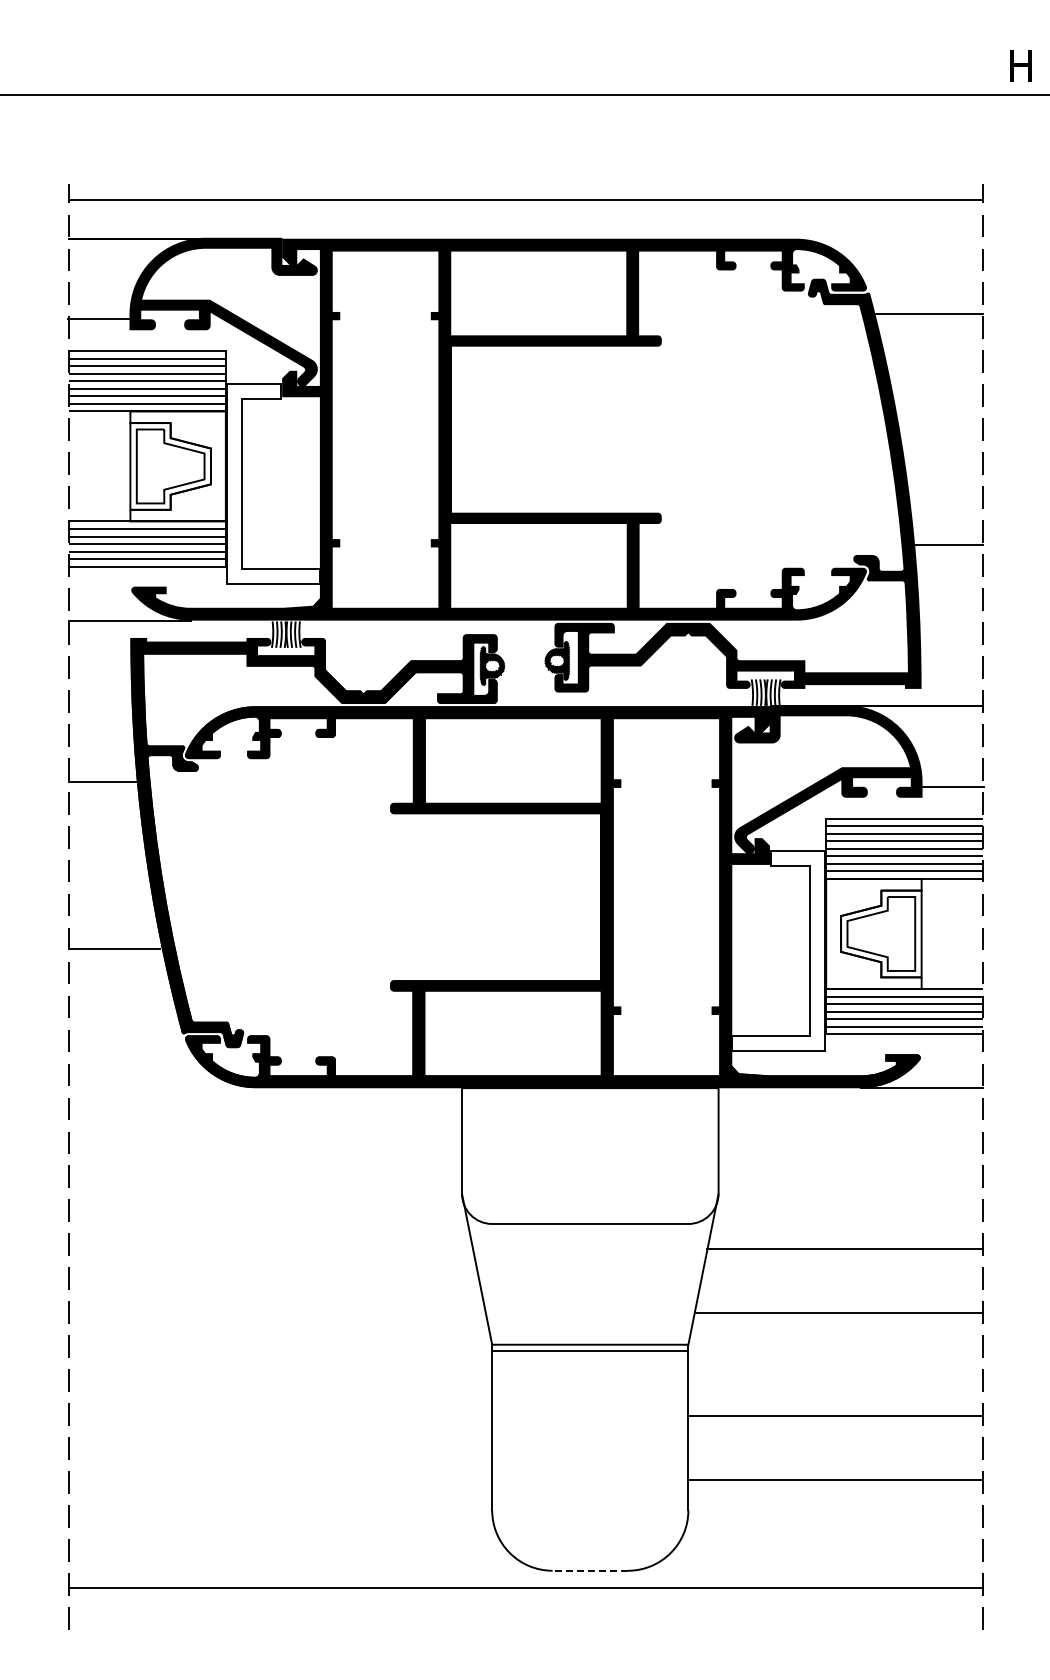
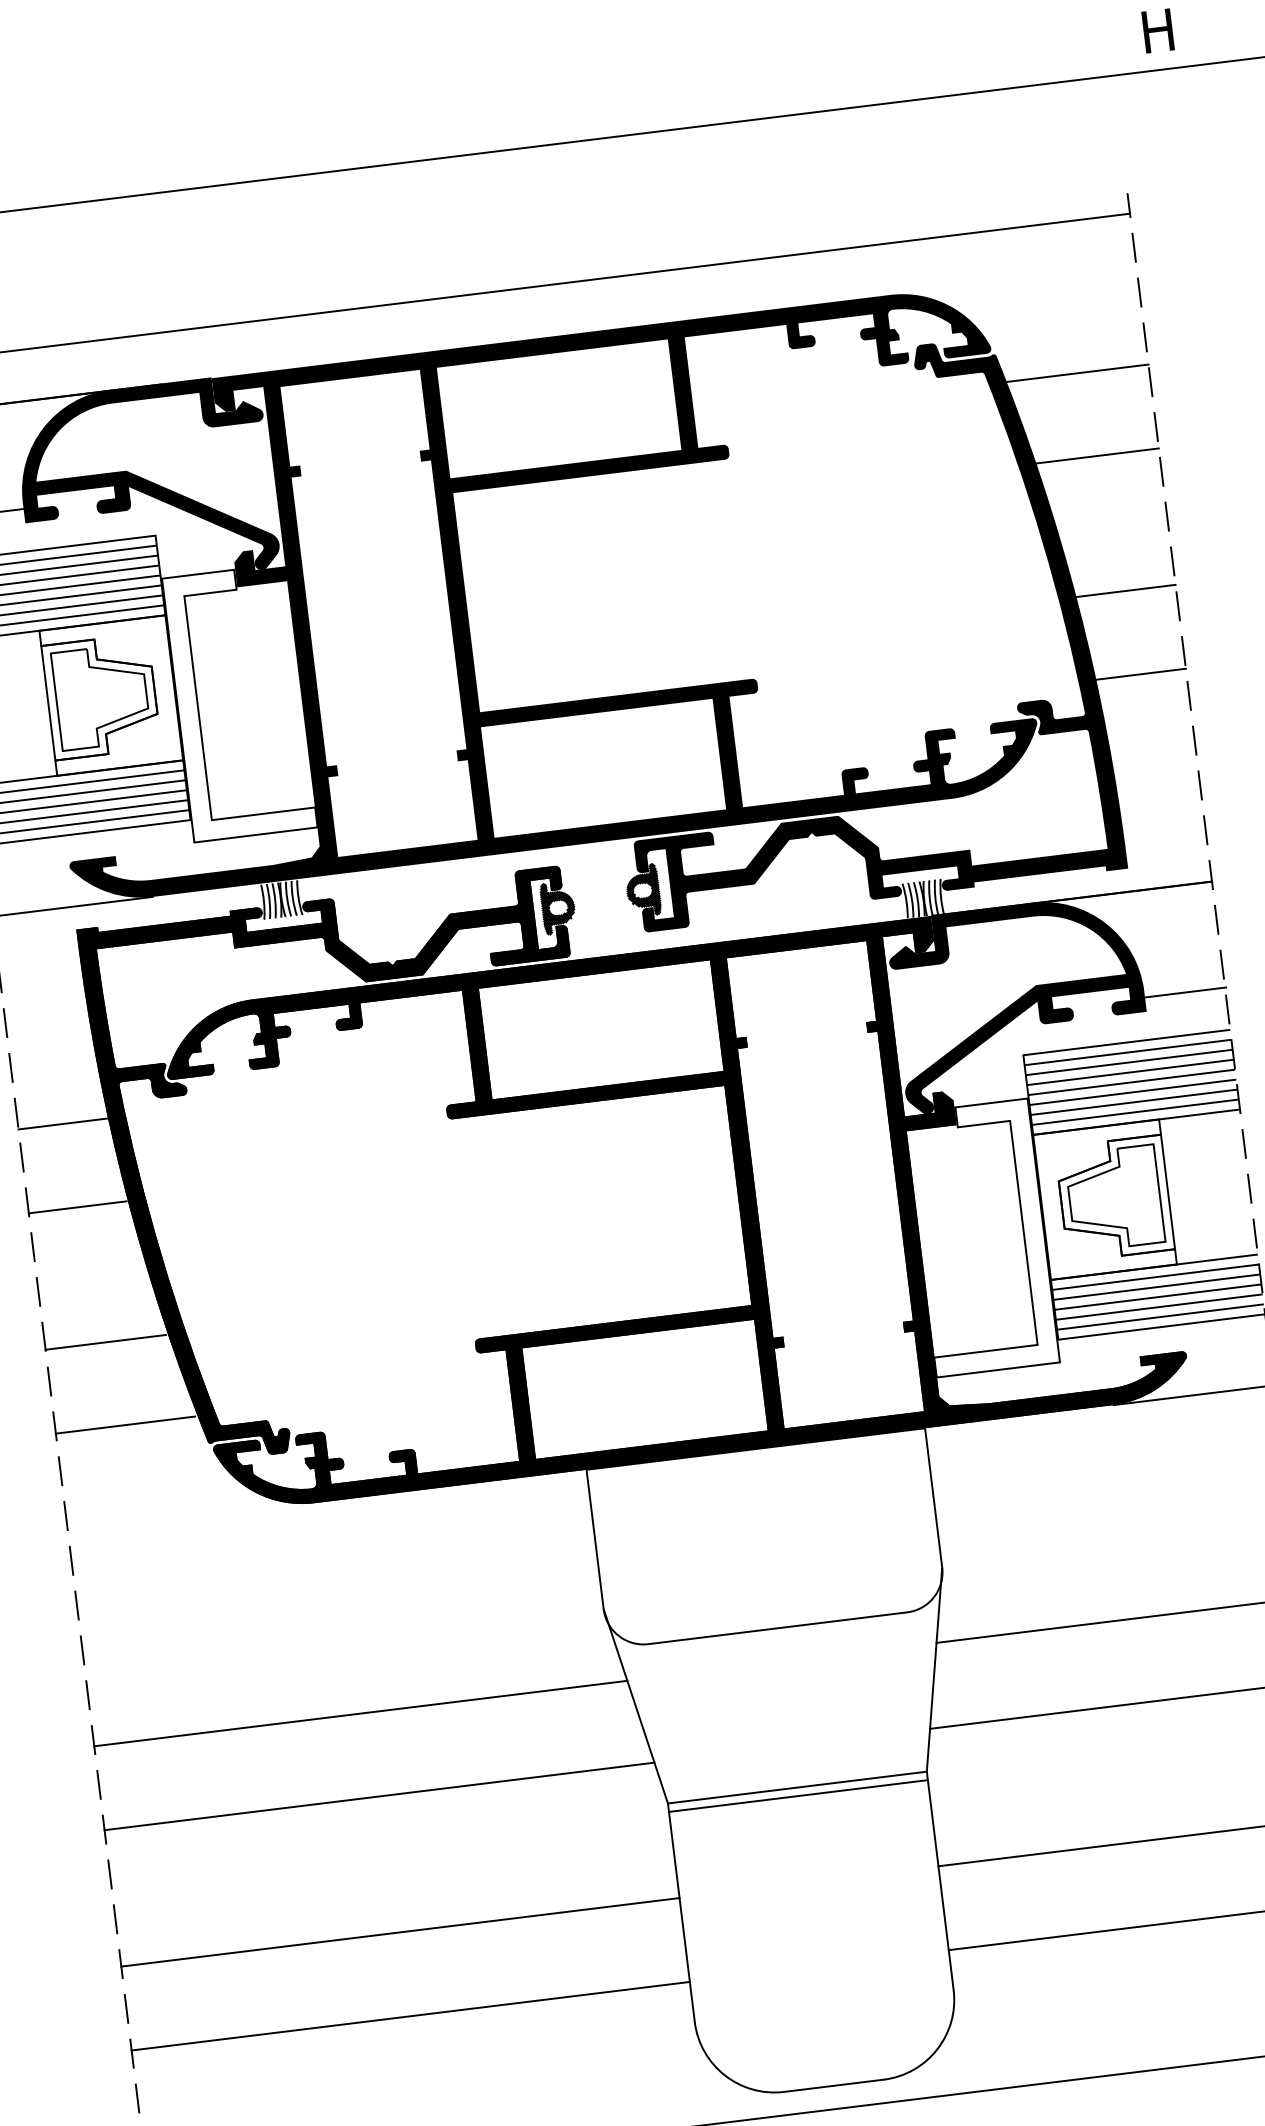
line: (936, 377) -> (1097, 455), added
line: (944, 481) -> (1124, 591), added
line: (106, 845) -> (78, 1207), added
line: (121, 1012) -> (125, 1425), added
line: (271, 1249) -> (361, 1713), added
line: (277, 1313) -> (379, 1797), added
line: (280, 1416) -> (400, 1932), added
line: (280, 1480) -> (410, 2016), added
line: (590, 1570) -> (834, 2085), dashed -> solid

